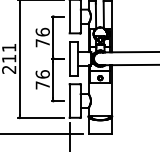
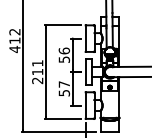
text: (42, 42) -> (64, 59), 76 -> 56
text: (42, 79) -> (64, 88), 76 -> 57

